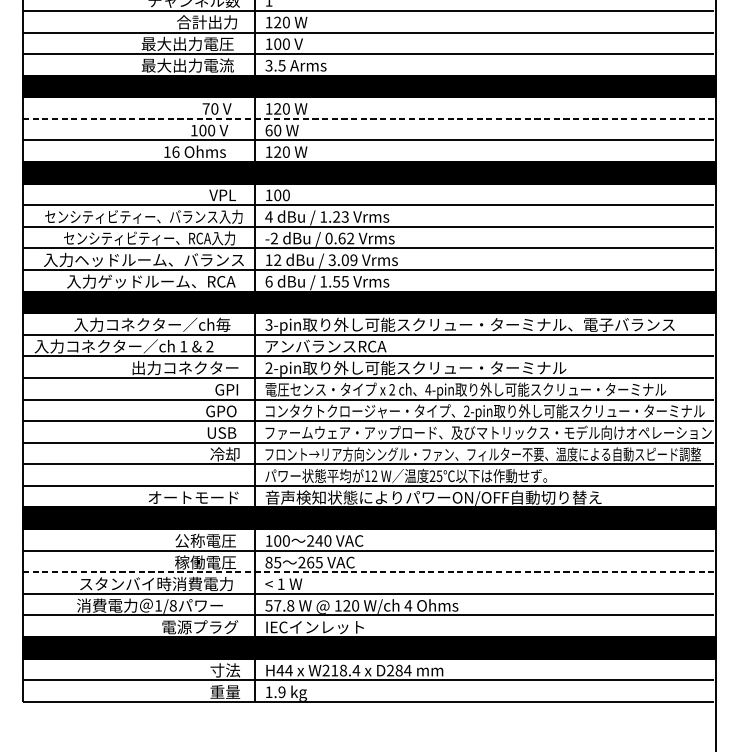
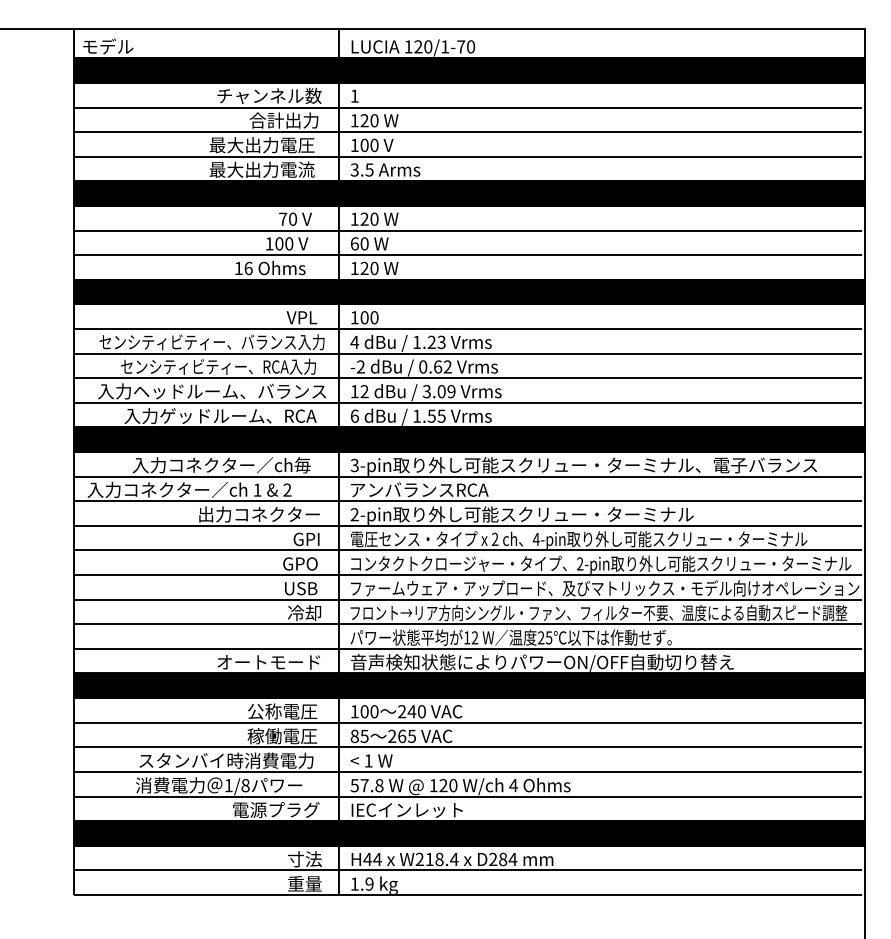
line: (368, 118) -> (468, 230), dashed -> solid
line: (368, 572) -> (468, 747), dashed -> solid

